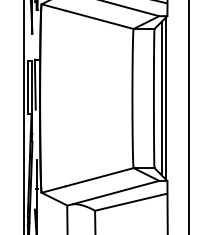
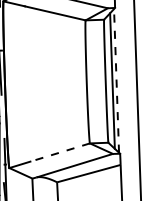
line: (166, 98) -> (116, 80), solid -> dashed
line: (99, 177) -> (60, 152), solid -> dashed

